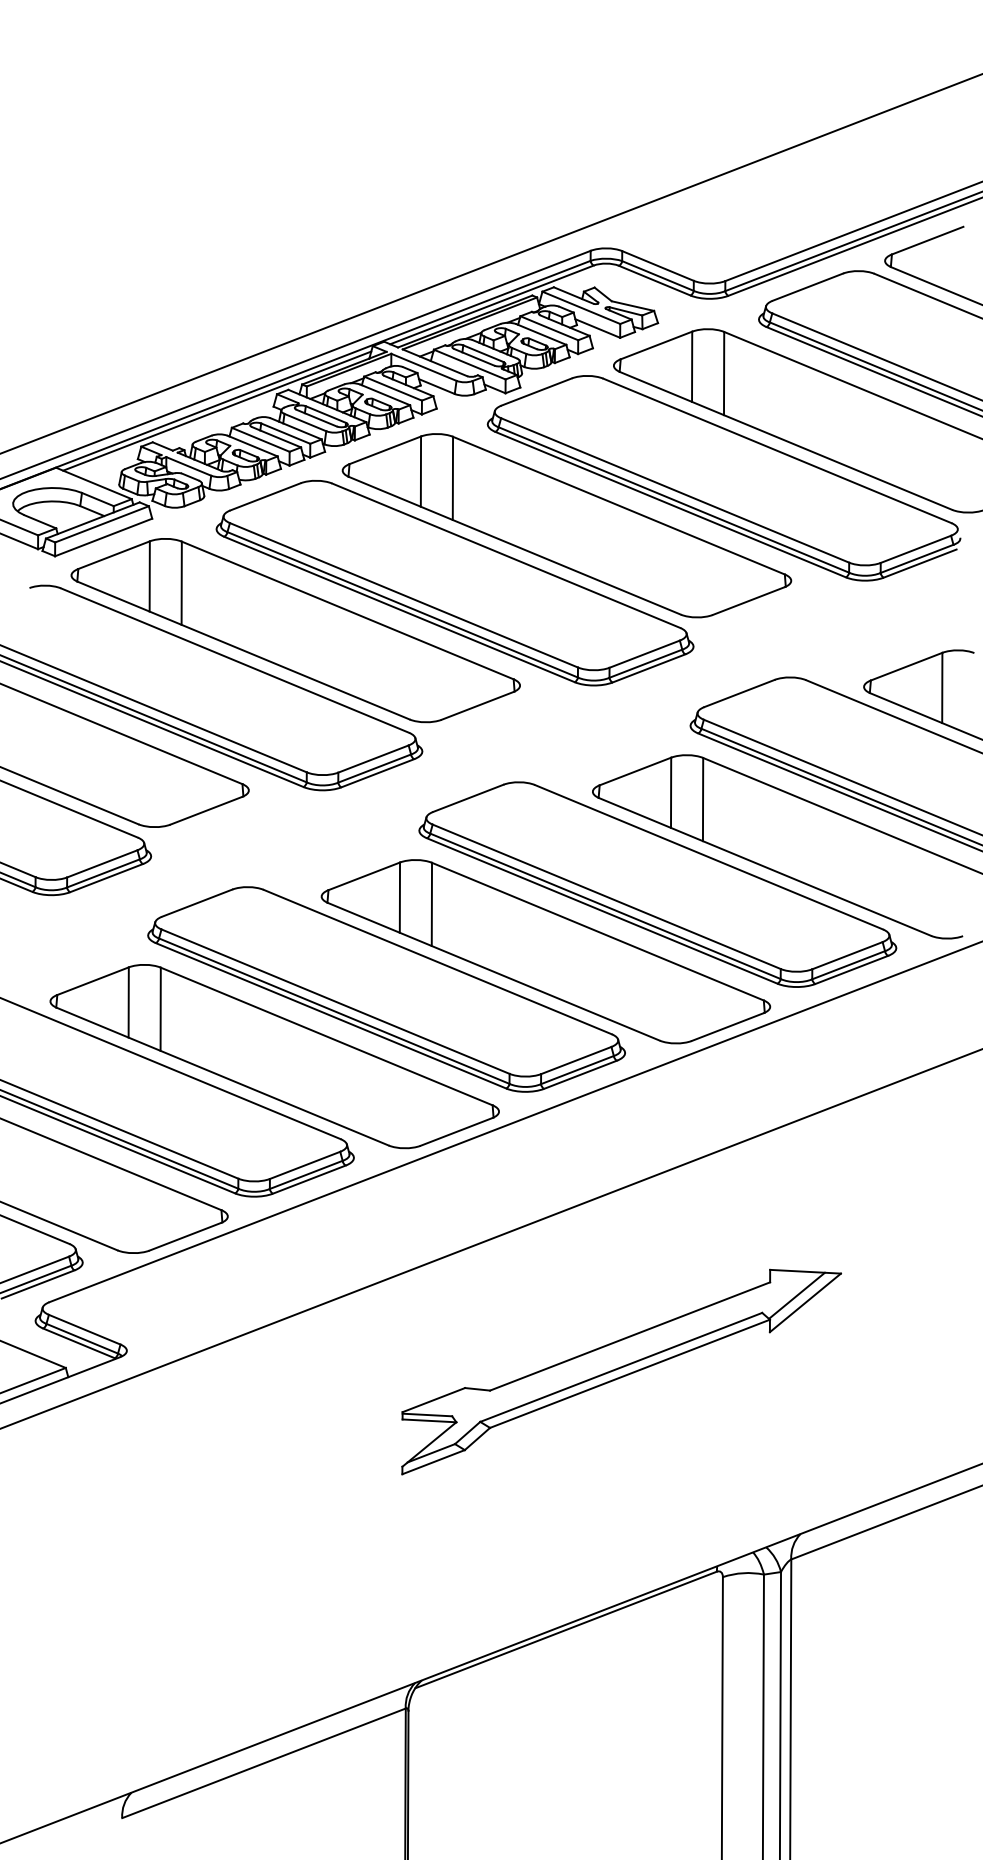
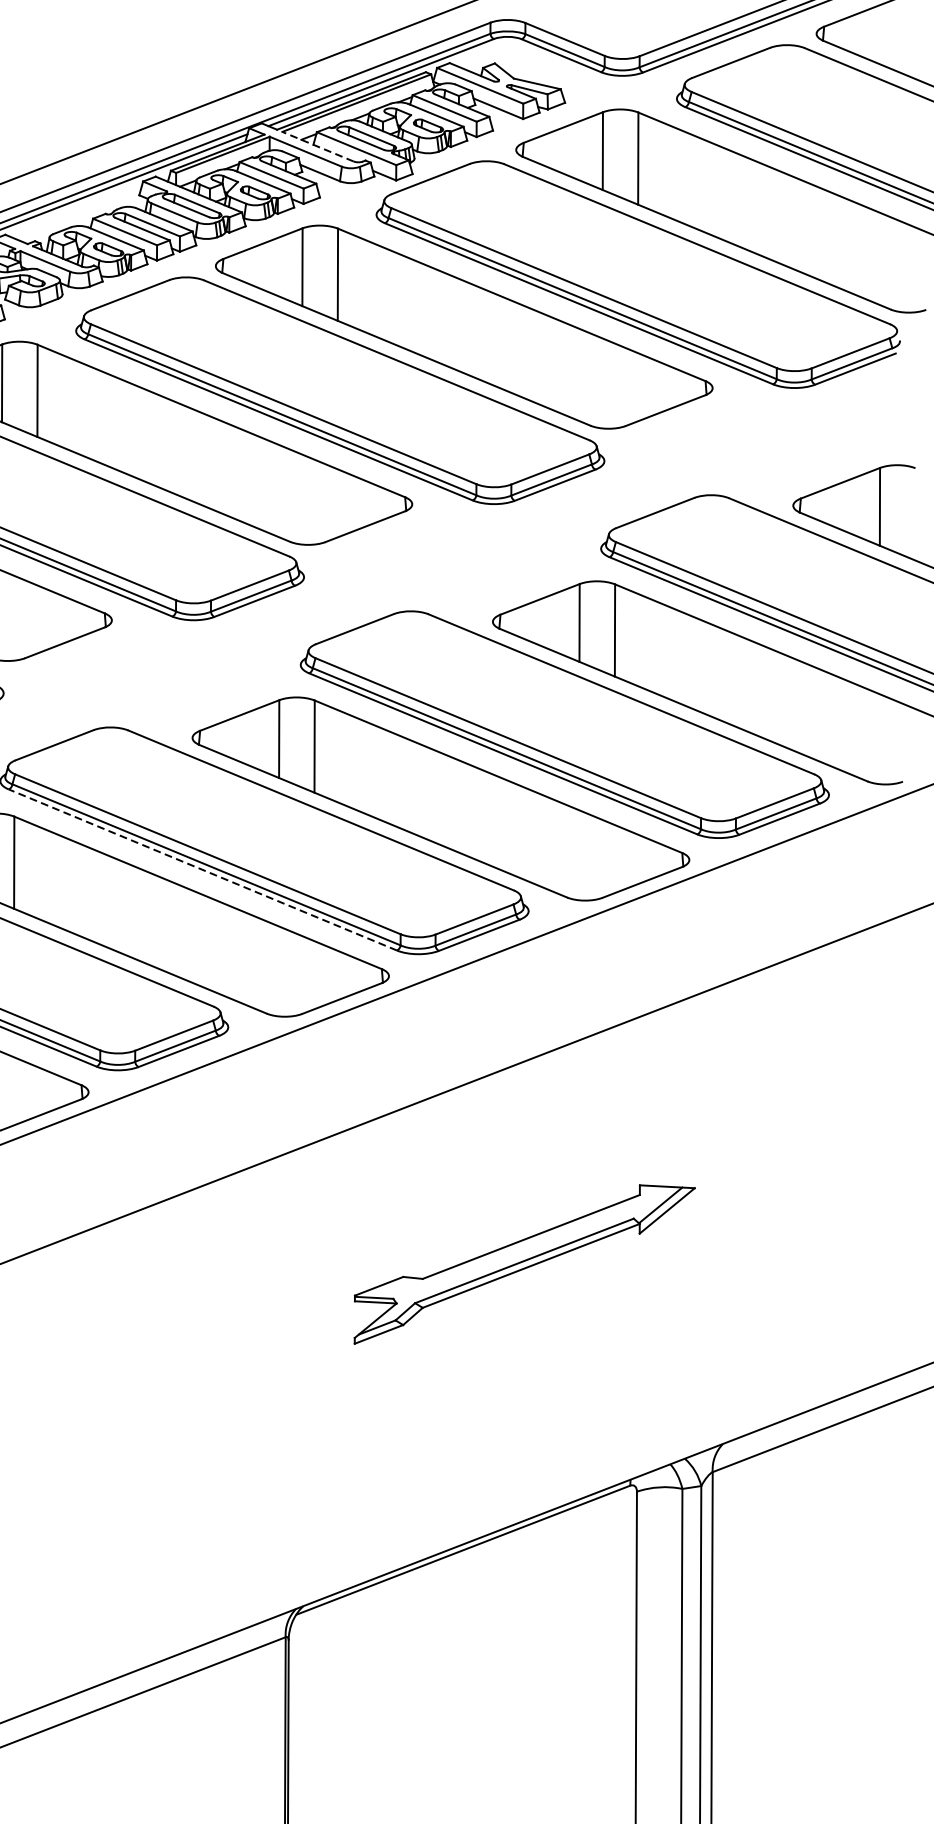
line: (434, 362) -> (317, 146), solid -> dashed
line: (331, 1015) -> (203, 869), solid -> dashed
part: (621, 1371) -> (524, 1263), size x0.7

